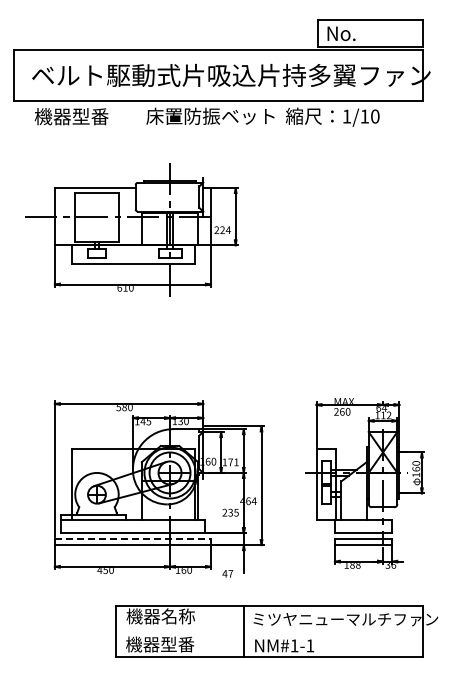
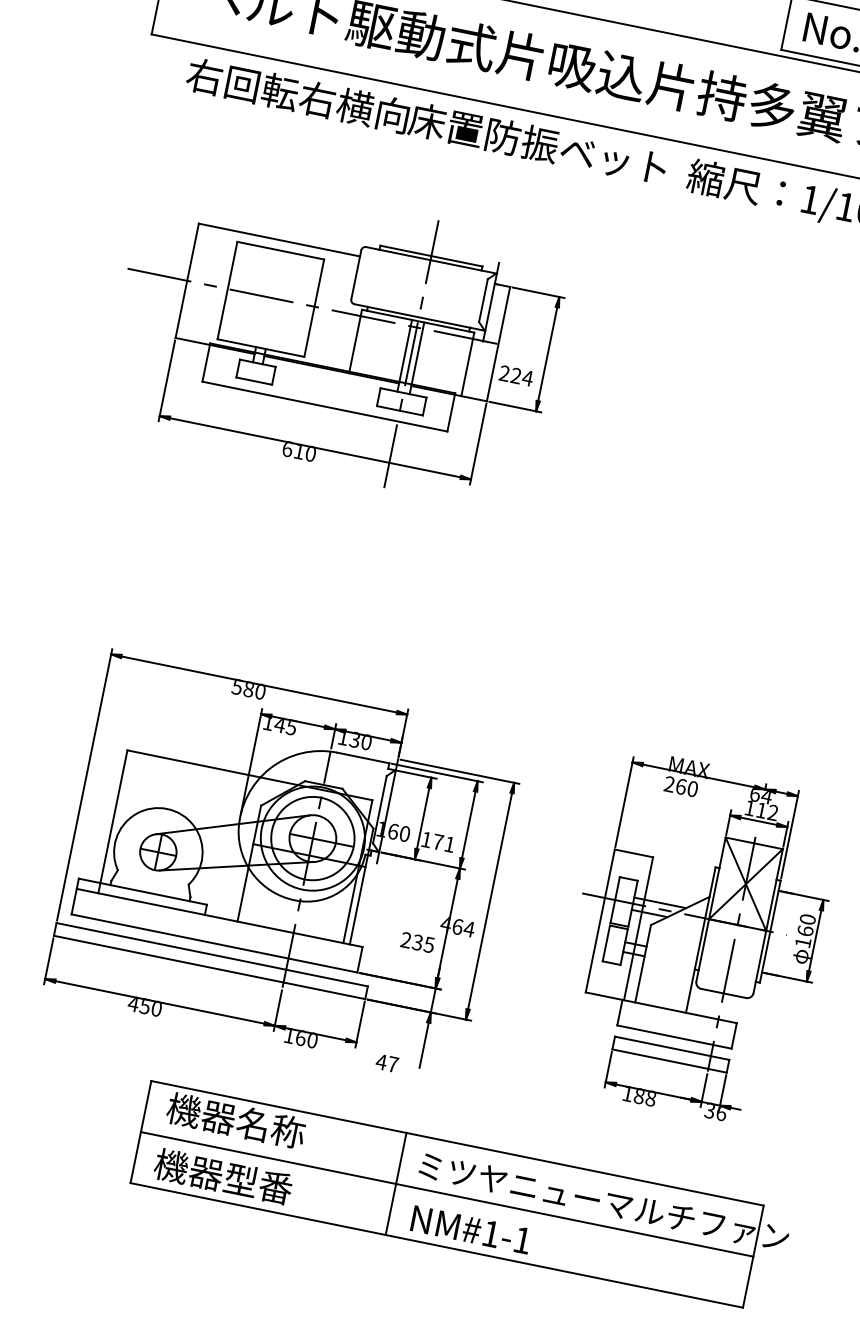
text: (89, 116) -> (296, 95), 機器型番 -> 右回転右横向
line: (133, 538) -> (213, 954), dashed -> solid
line: (269, 631) -> (446, 1195), added

